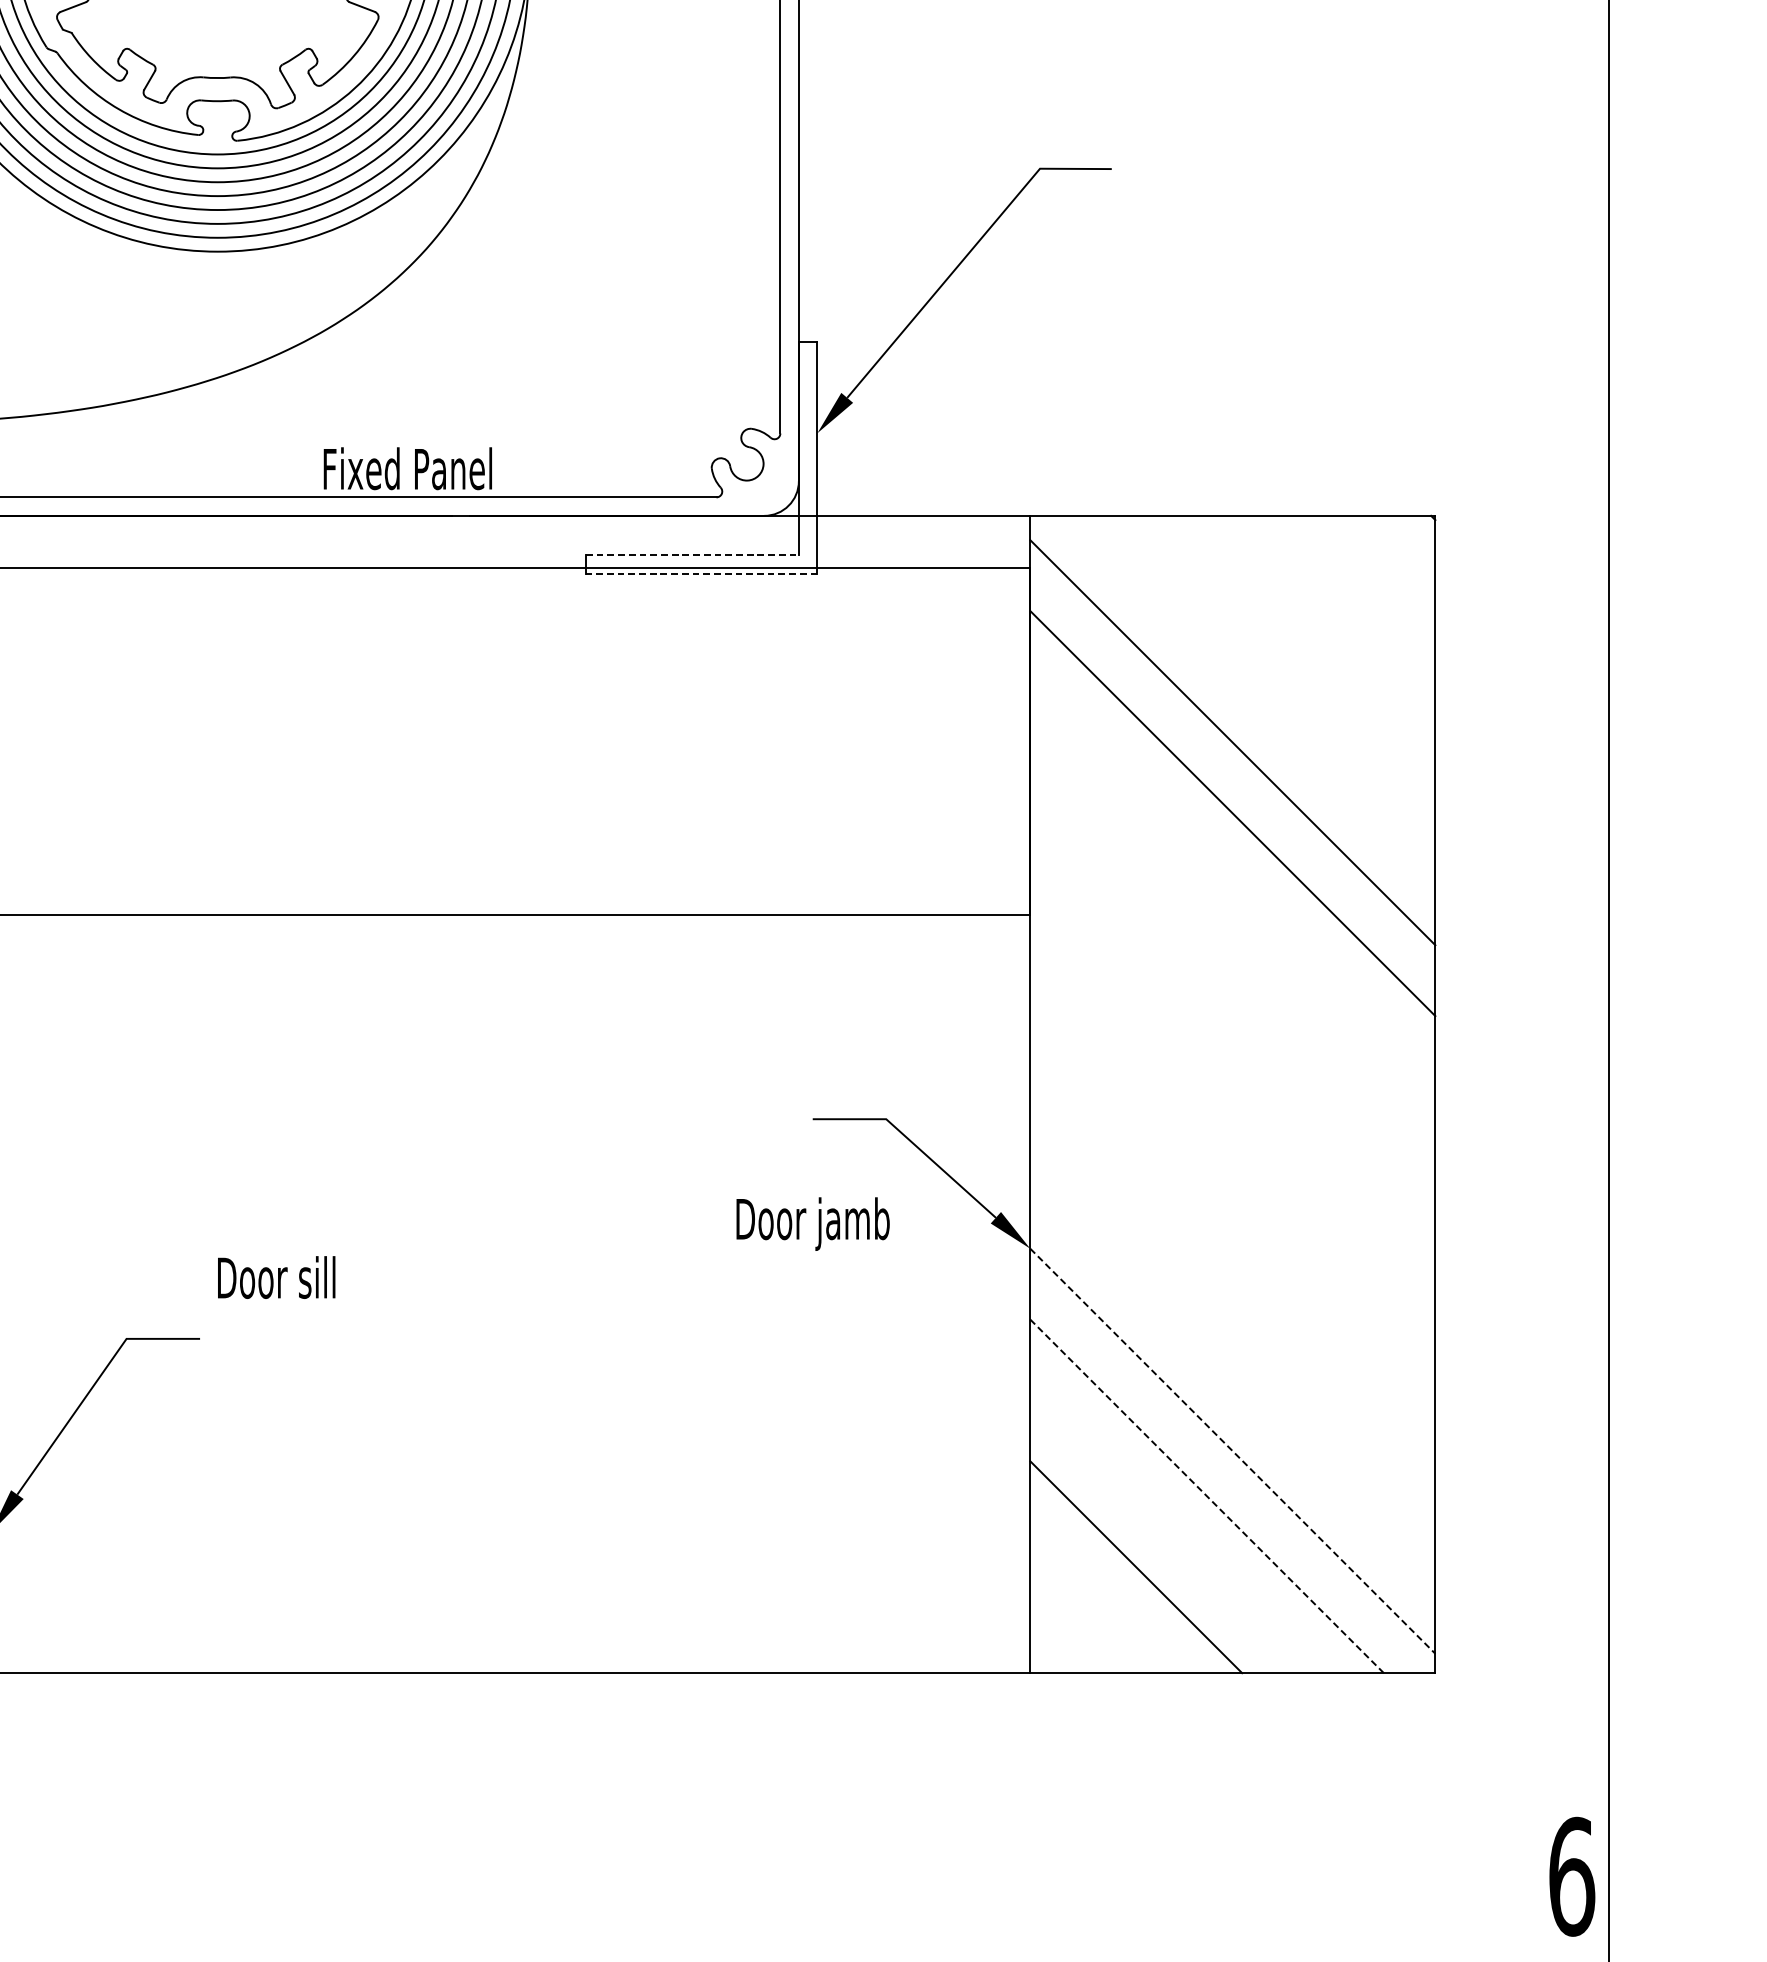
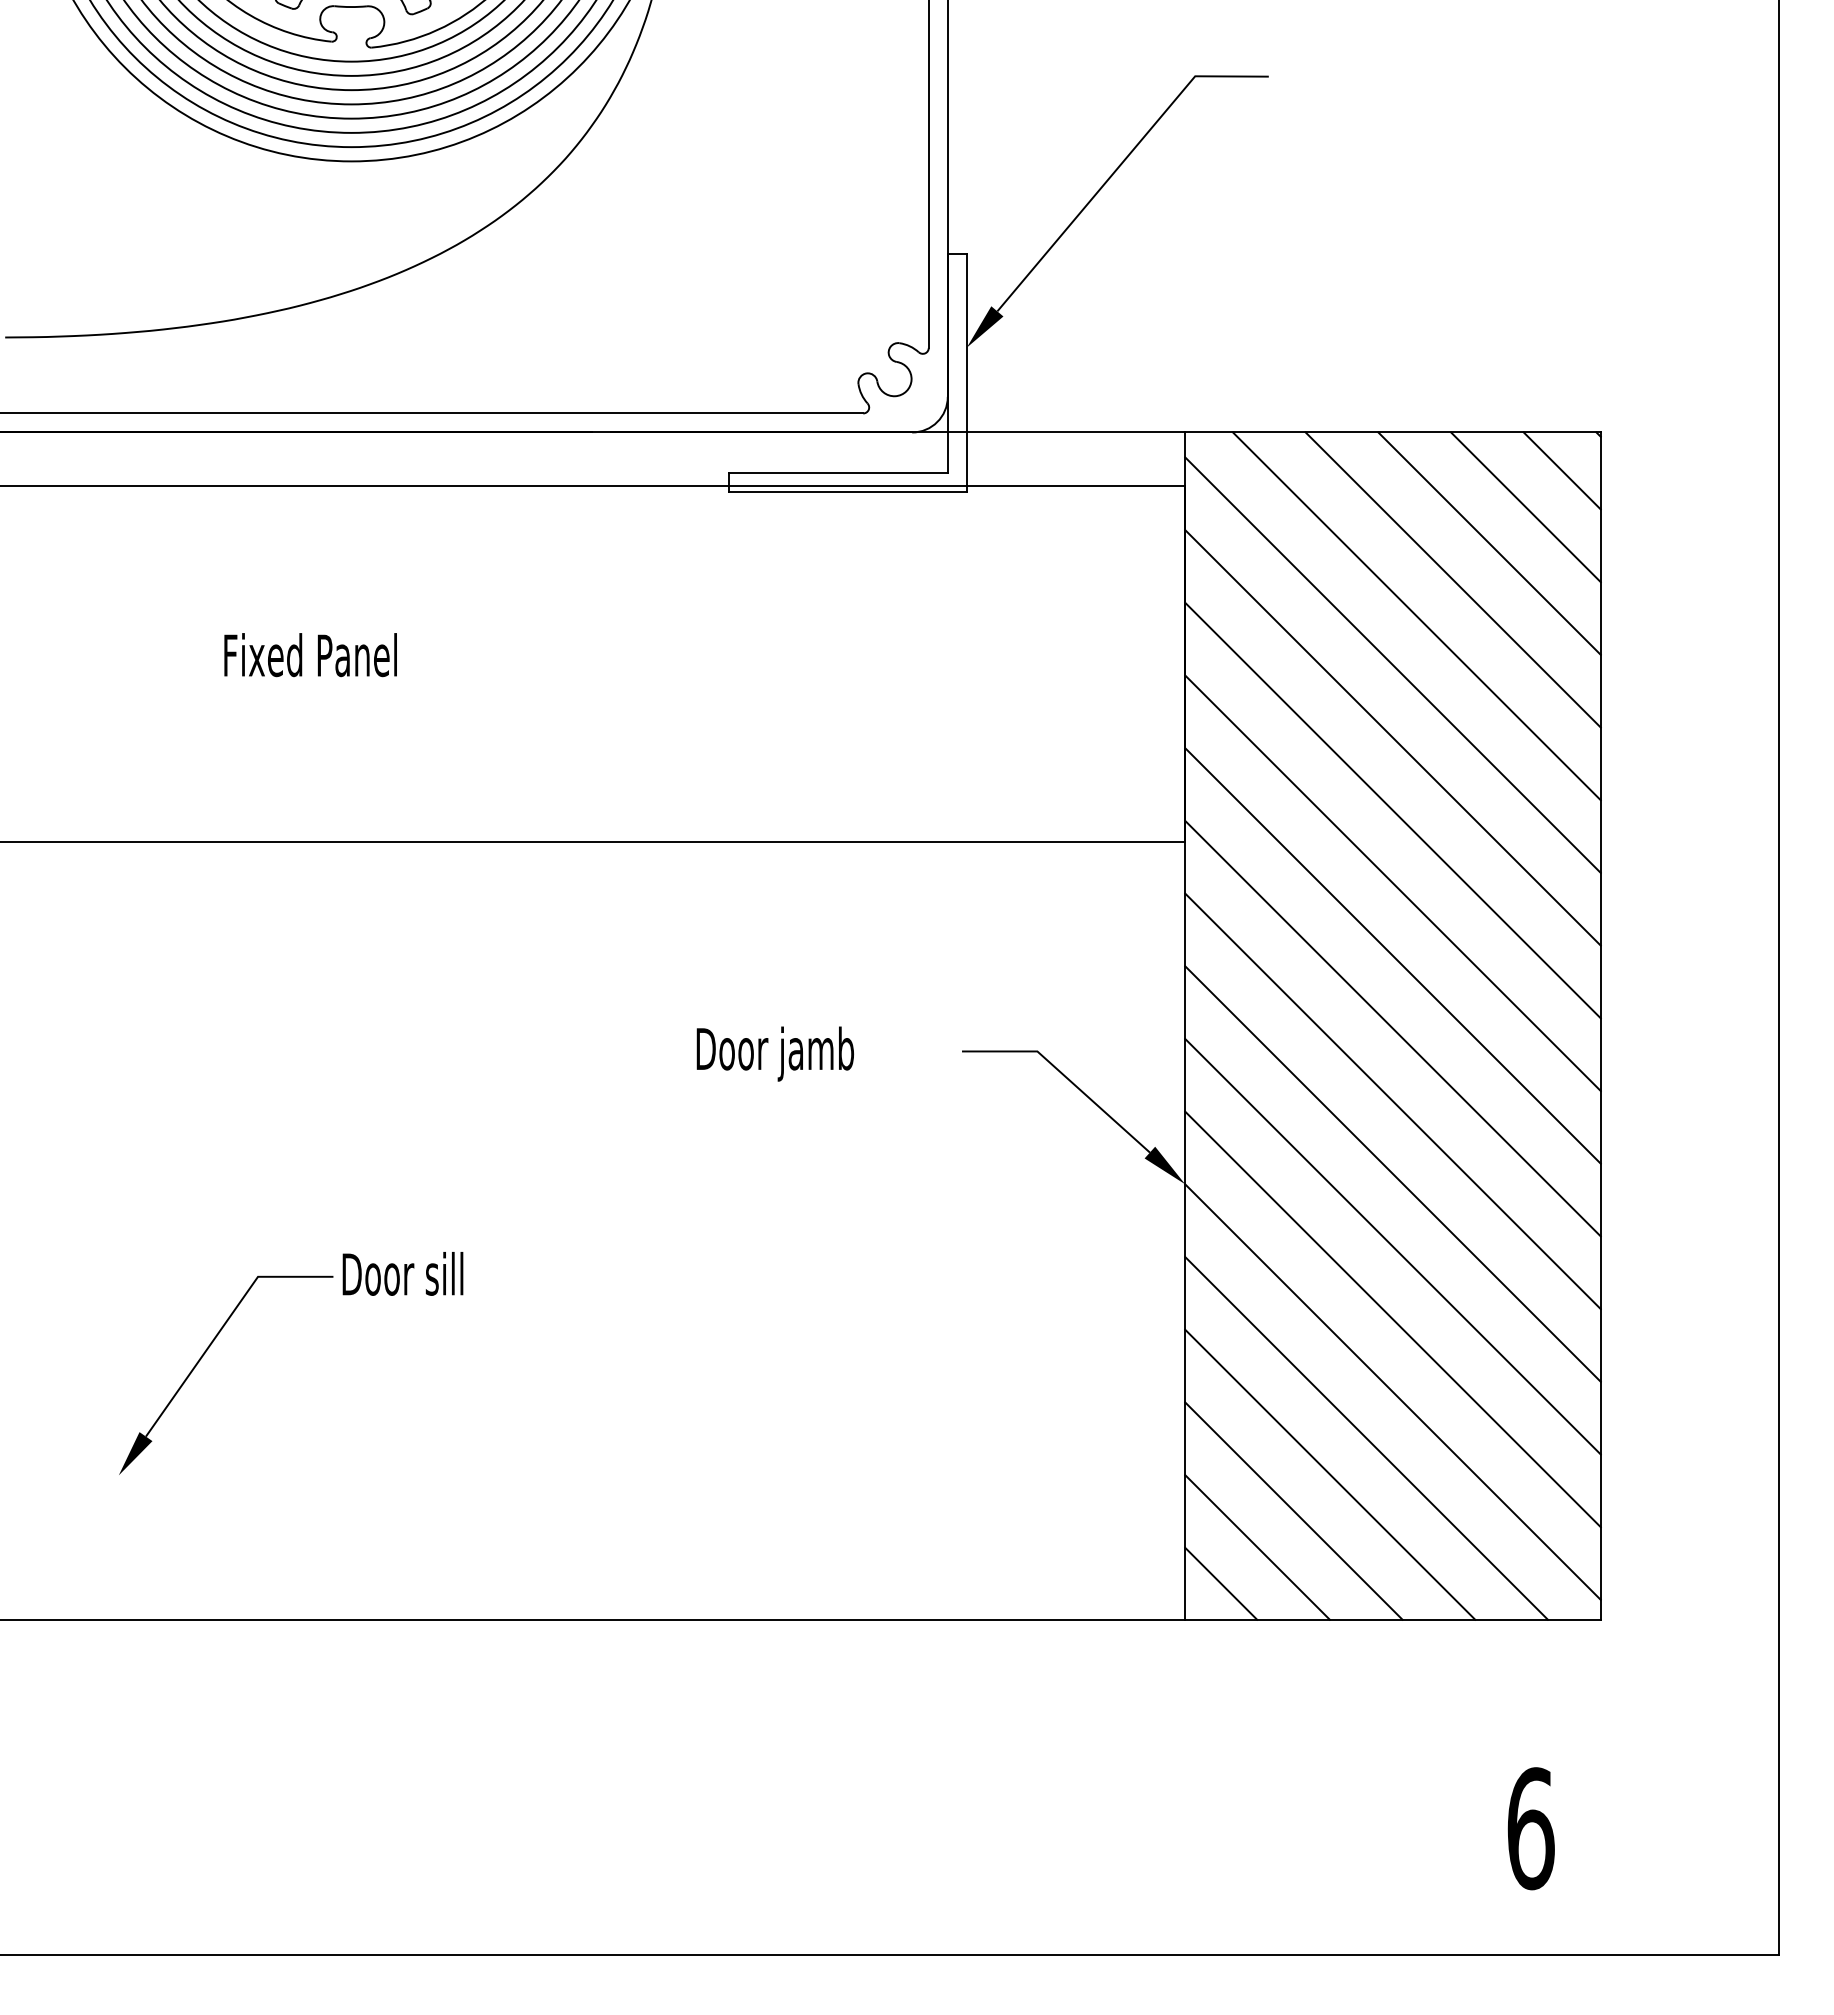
text: (407, 469) -> (310, 655), moved
line: (1397, 552) -> (1561, 470), added
line: (693, 554) -> (839, 472), dashed -> solid
line: (702, 573) -> (848, 491), dashed -> solid
line: (1361, 589) -> (1525, 507), added
line: (1326, 624) -> (1489, 543), added
line: (1290, 659) -> (1452, 579), added
line: (1255, 695) -> (1416, 616), added
line: (1232, 884) -> (1392, 810), added
line: (1232, 955) -> (1392, 883), added
line: (1232, 1025) -> (1392, 955), added
line: (1232, 1096) -> (1392, 1028), added
line: (1232, 1167) -> (1392, 1101), added
text: (812, 1223) -> (774, 1053), moved
line: (1232, 1238) -> (1392, 1173), added
text: (276, 1277) -> (402, 1273), moved
line: (1232, 1309) -> (1392, 1246), added
line: (1232, 1380) -> (1392, 1319), added
line: (1233, 1451) -> (1393, 1392), dashed -> solid
line: (1207, 1496) -> (1366, 1438), dashed -> solid
line: (1171, 1531) -> (1330, 1474), added
line: (1100, 1602) -> (1257, 1547), added
line: (1065, 1637) -> (1221, 1583), added
text: (1571, 1876) -> (1530, 1828), moved

